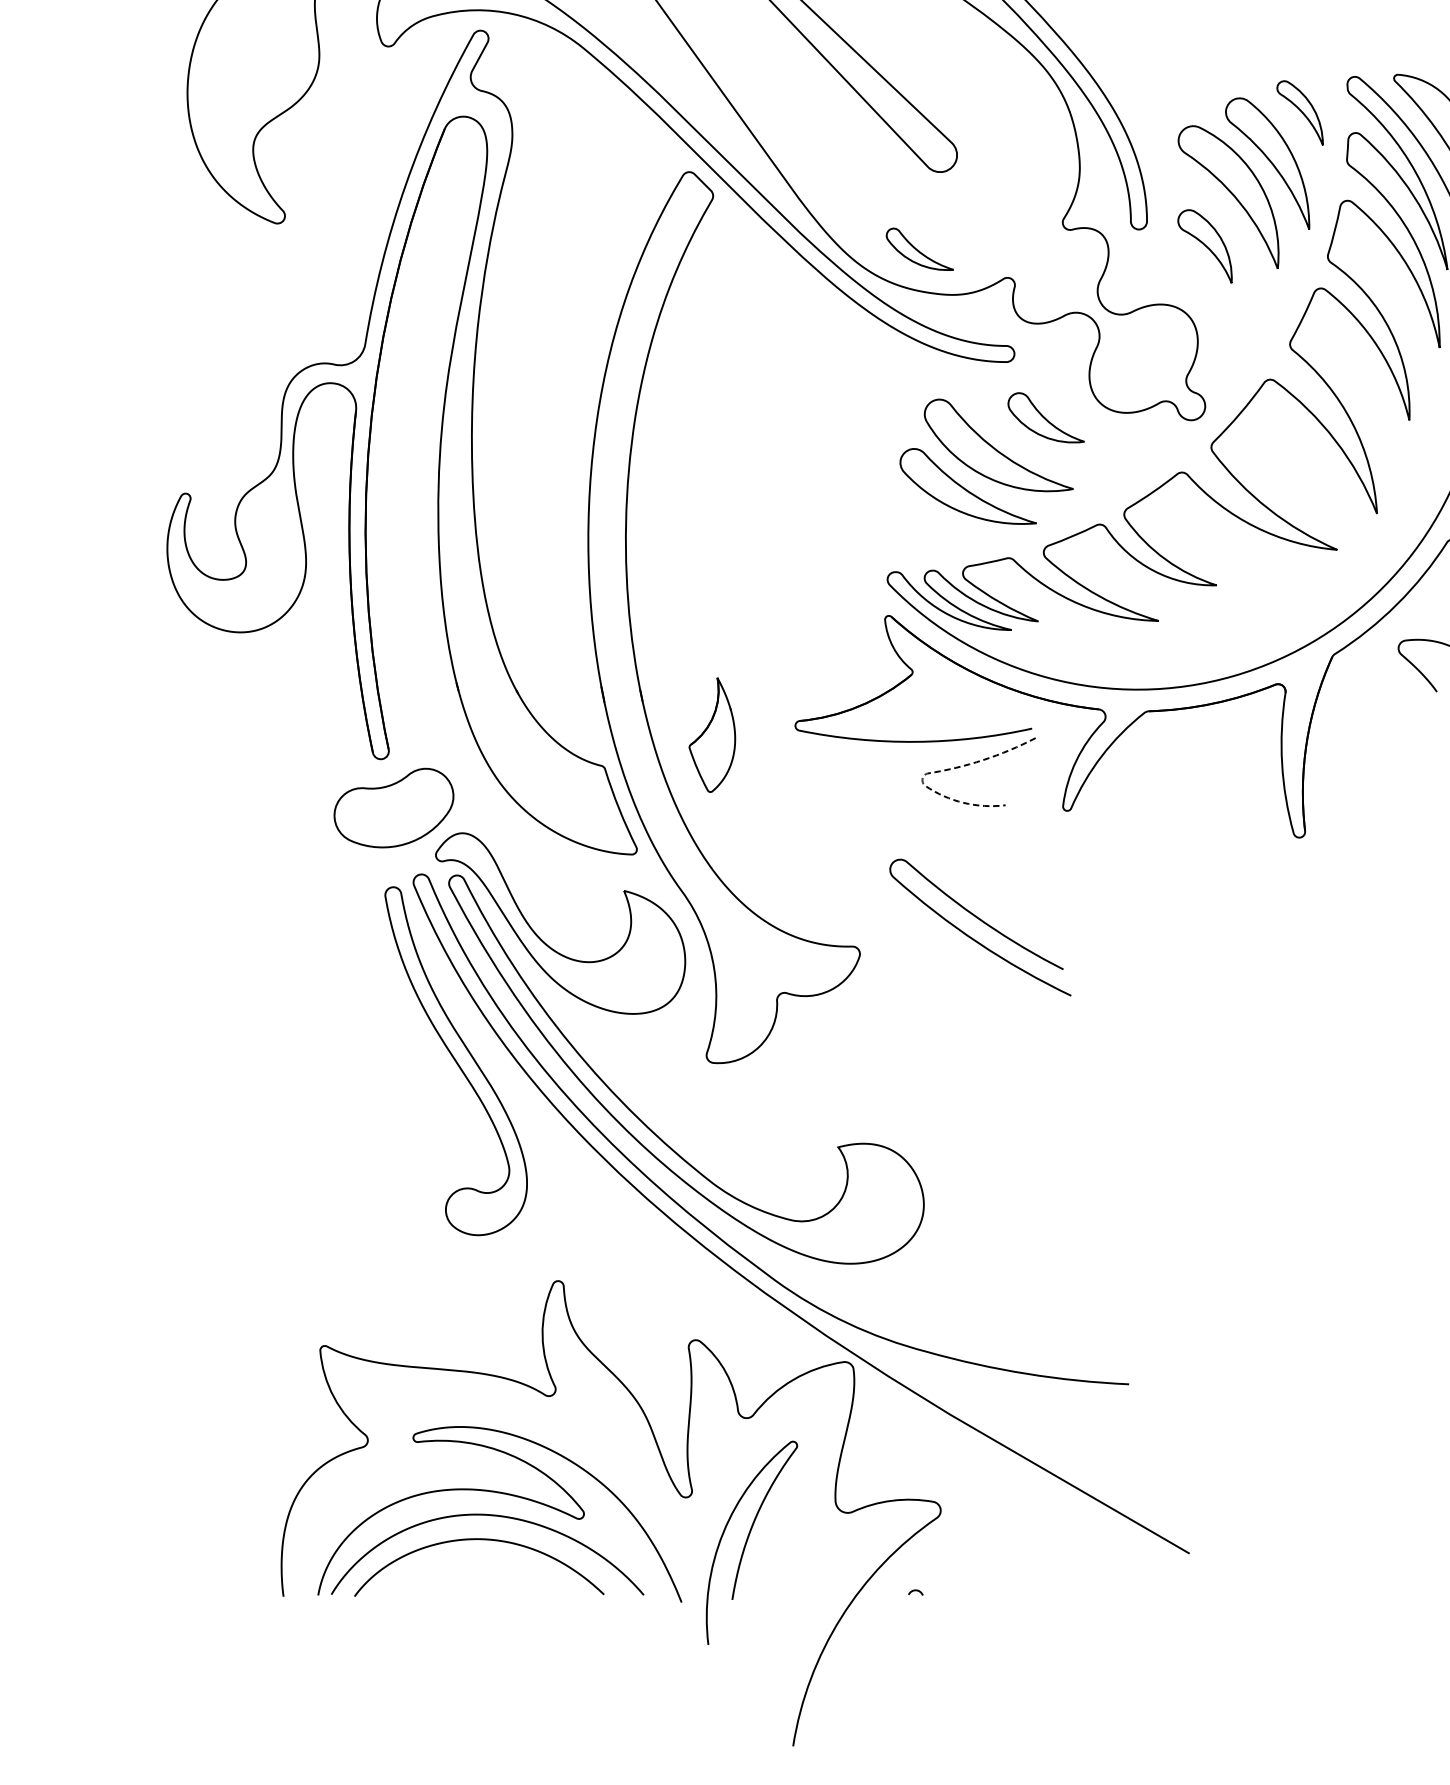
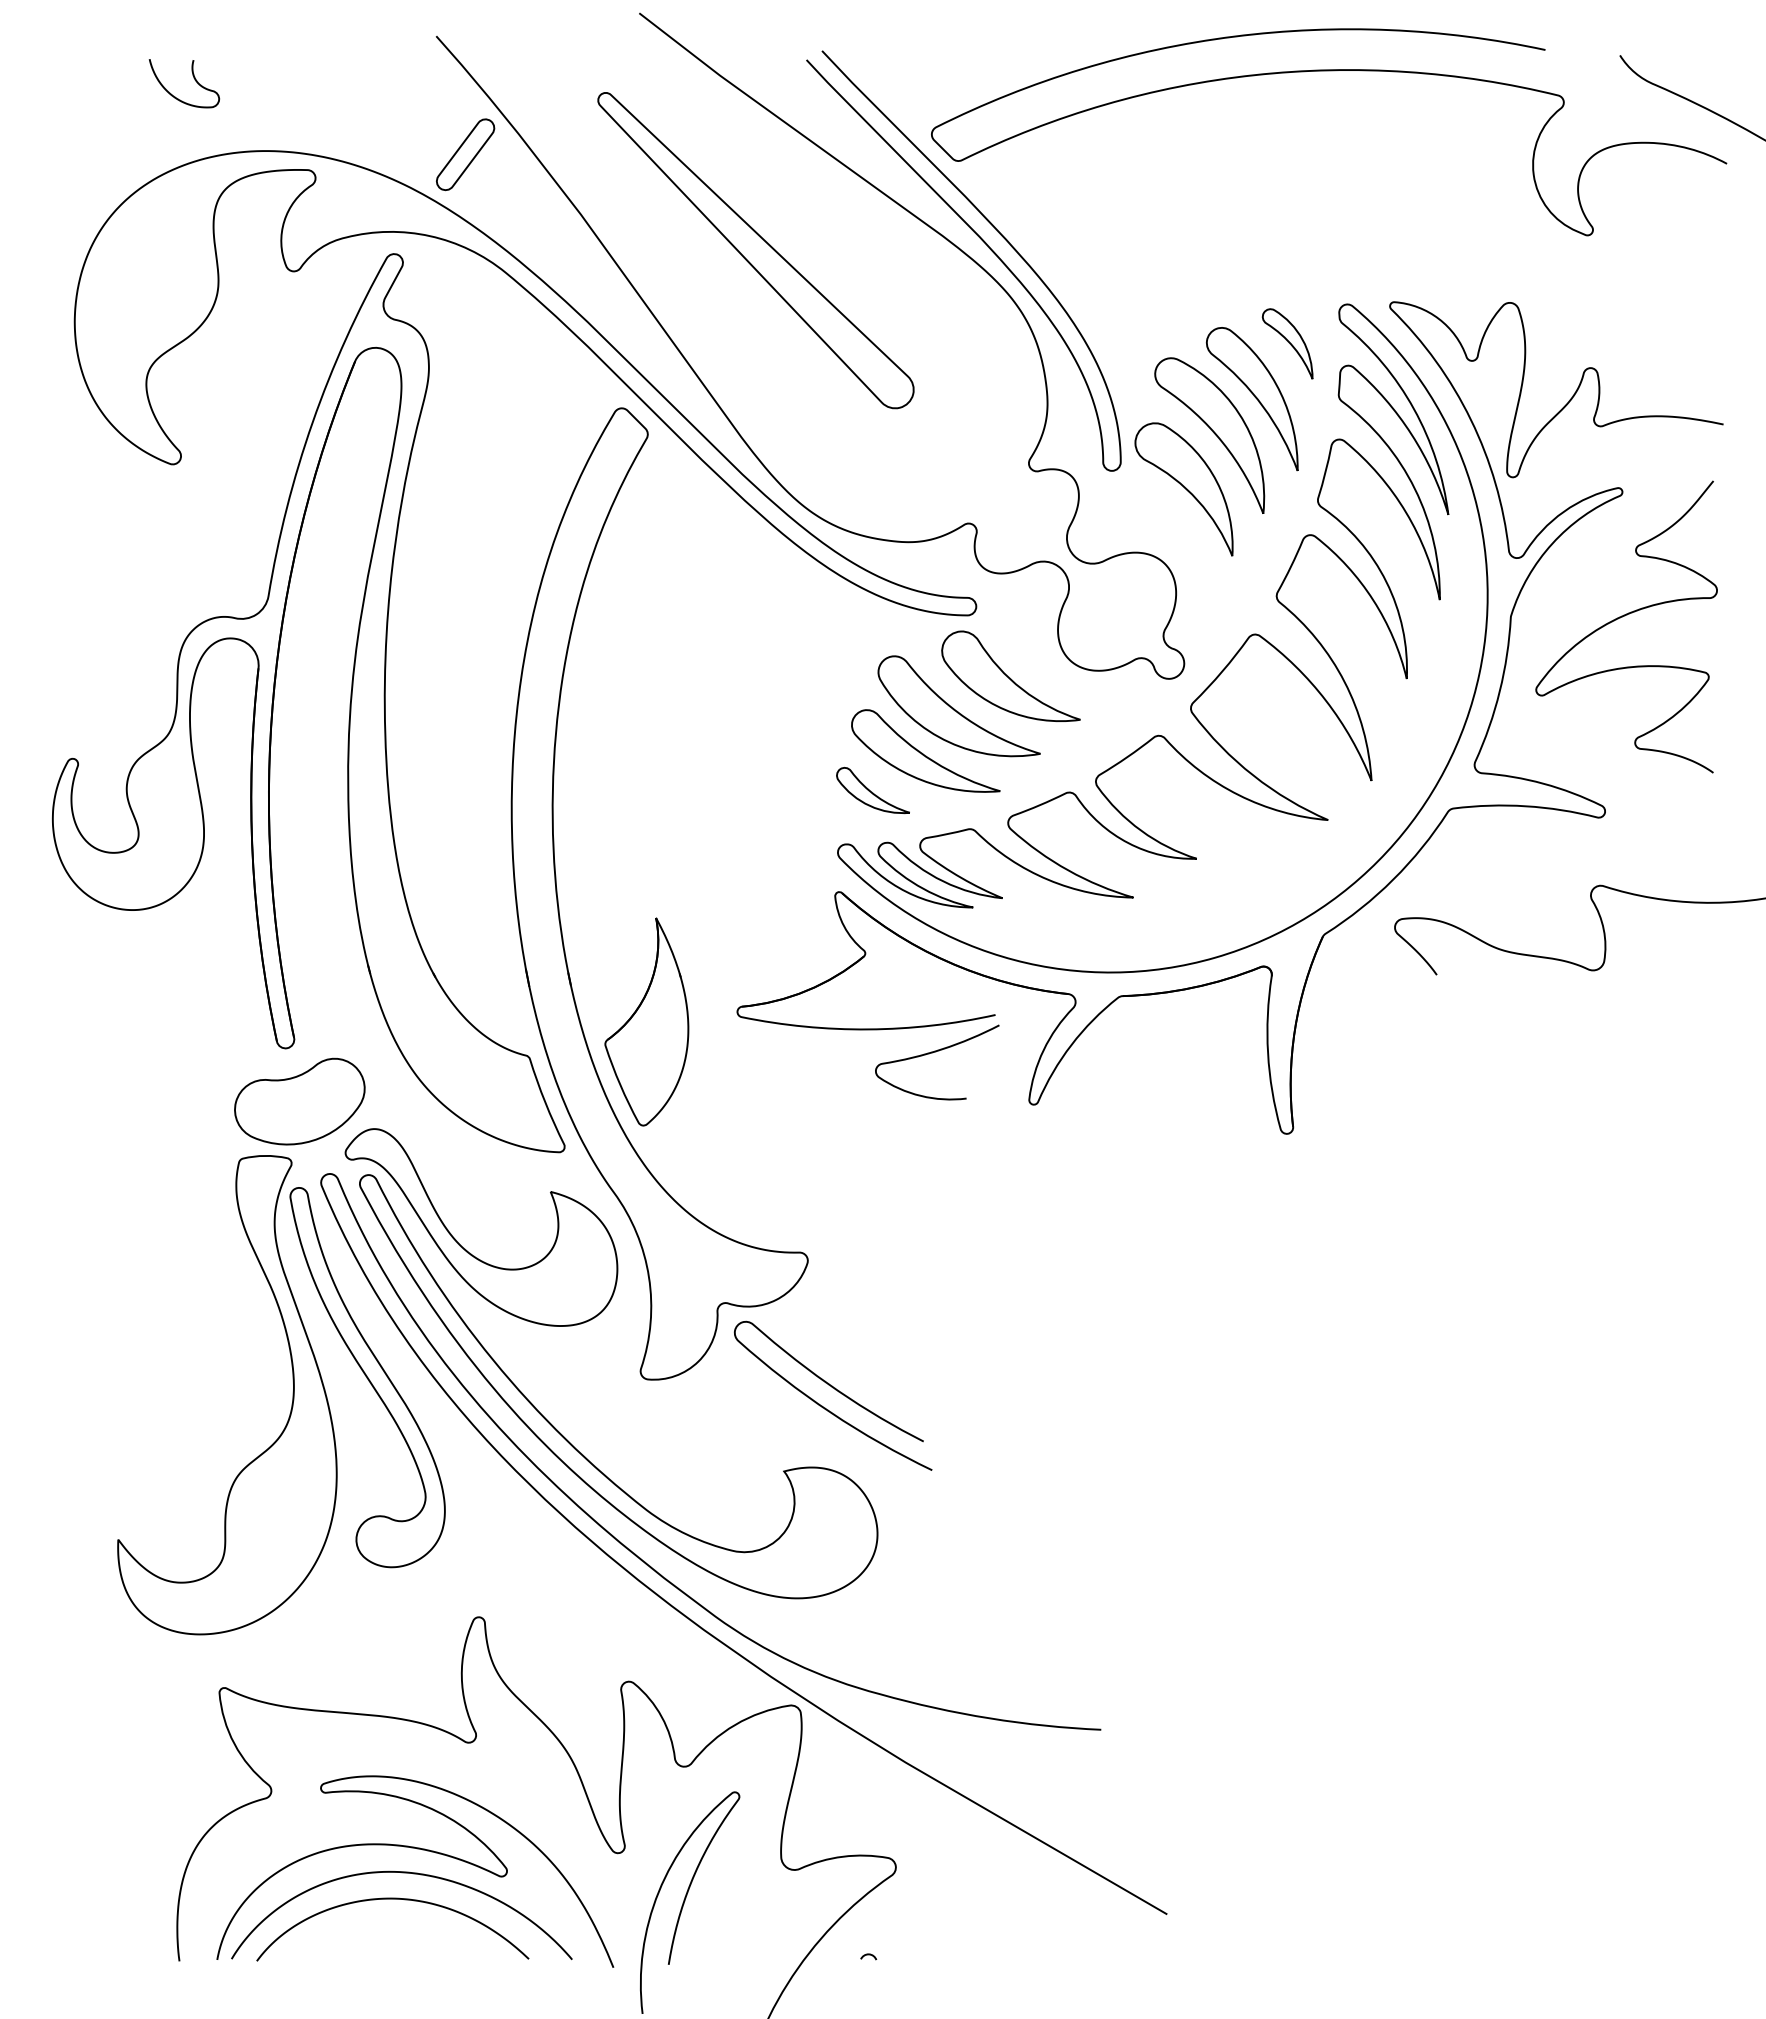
part: (1204, 246) -> (1183, 489), size x1.67
part: (919, 249) -> (872, 790), moved
part: (1045, 417) -> (1010, 675), size x1.67
part: (711, 734) -> (646, 1021), size x1.67
line: (928, 773) -> (882, 1063), dashed -> solid
curve: (982, 922) -> (835, 1390), moved
part: (386, 1085) -> (291, 1403), added

